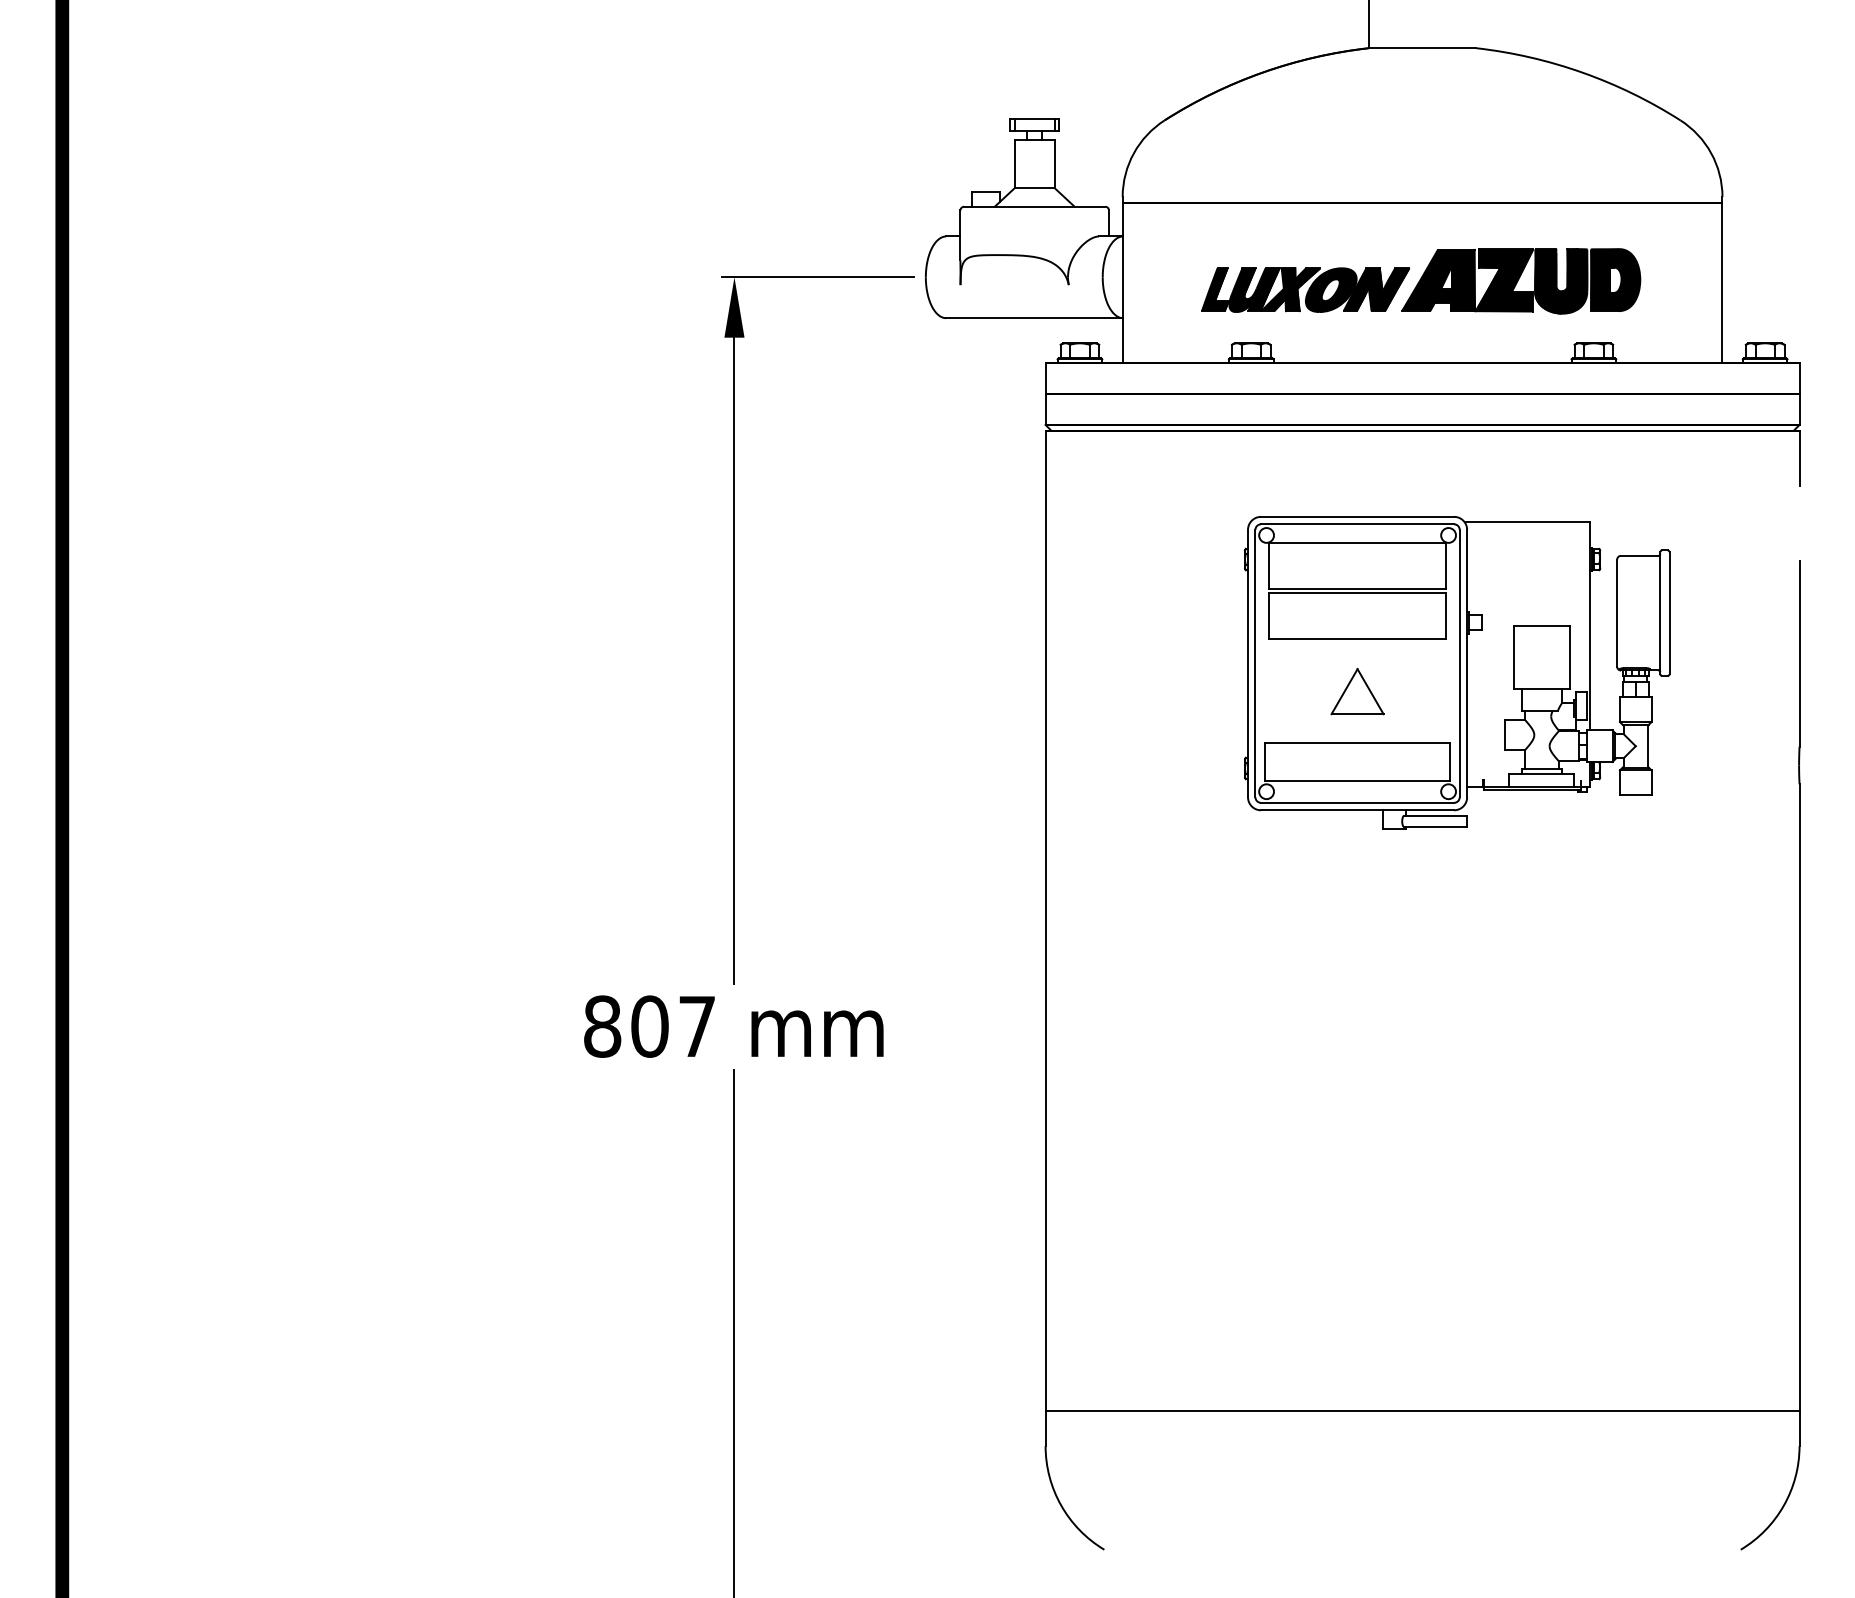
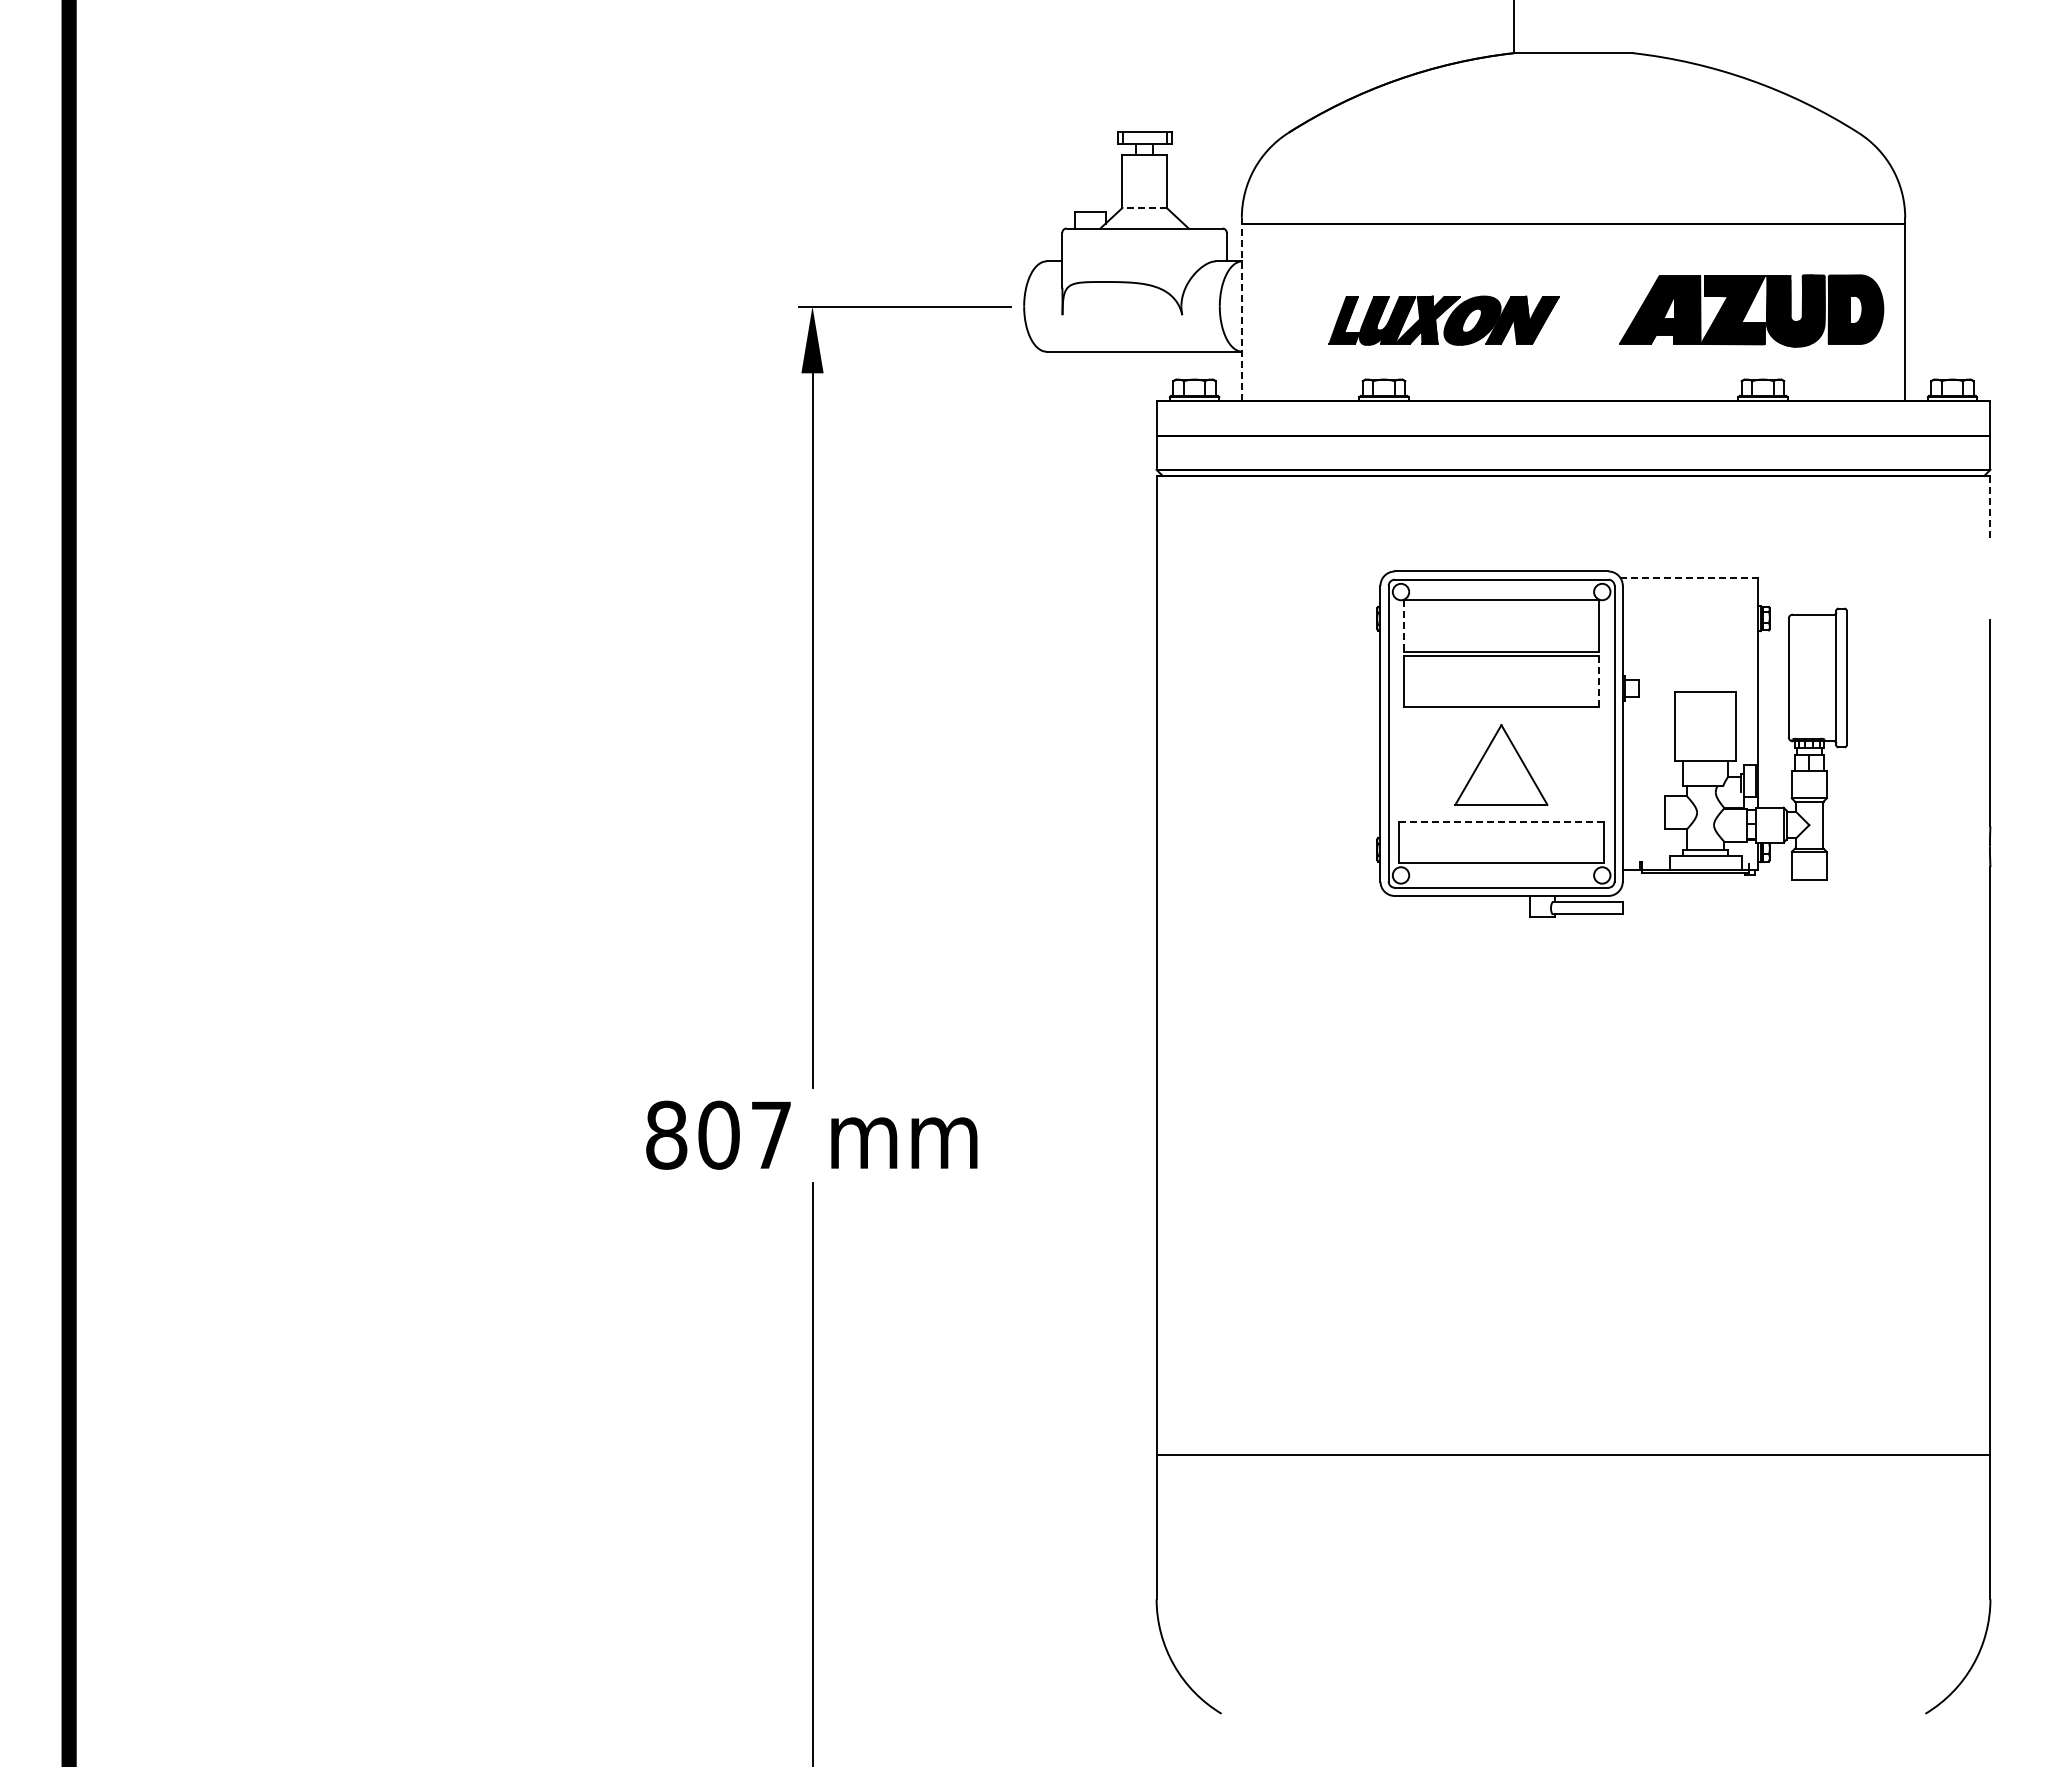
line: (1034, 187) -> (1144, 207), solid -> dashed
line: (1122, 279) -> (1241, 309), solid -> dashed
part: (1521, 280) -> (1751, 310), moved
line: (1799, 458) -> (1990, 506), solid -> dashed
line: (1527, 522) -> (1689, 577), solid -> dashed
line: (1269, 565) -> (1404, 625), solid -> dashed
line: (1446, 616) -> (1599, 681), solid -> dashed
part: (1357, 691) -> (1501, 764), size x1.6
line: (1357, 743) -> (1501, 822), solid -> dashed
line: (1422, 1411) -> (1573, 1455), moved

